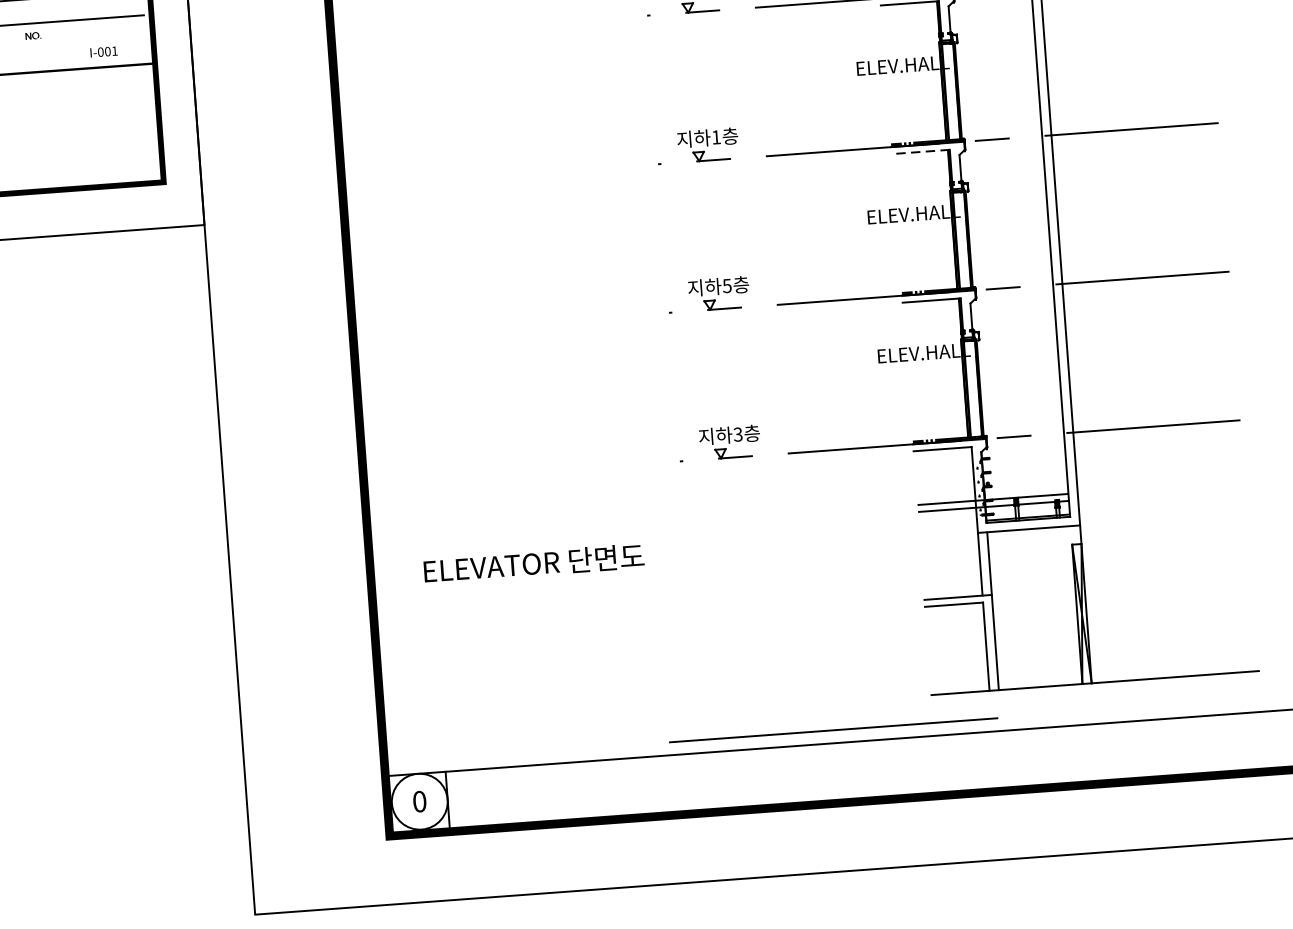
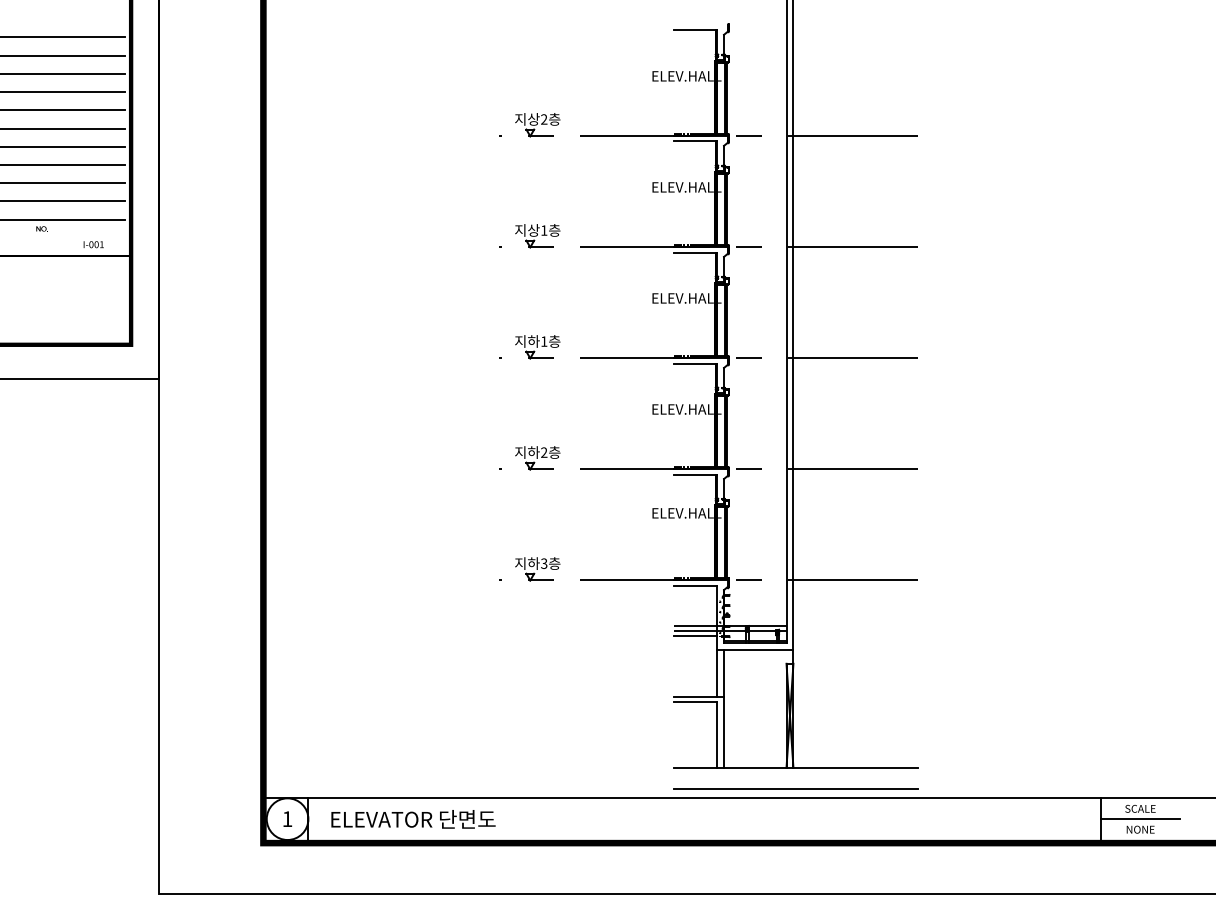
line: (920, 151) -> (695, 363), dashed -> solid
text: (727, 285) -> (544, 452), 5 -> 2
line: (947, 517) -> (695, 636), added
text: (534, 563) -> (413, 819), moved
line: (832, 730) -> (795, 788), moved
text: (419, 802) -> (287, 819), 0 -> 1

